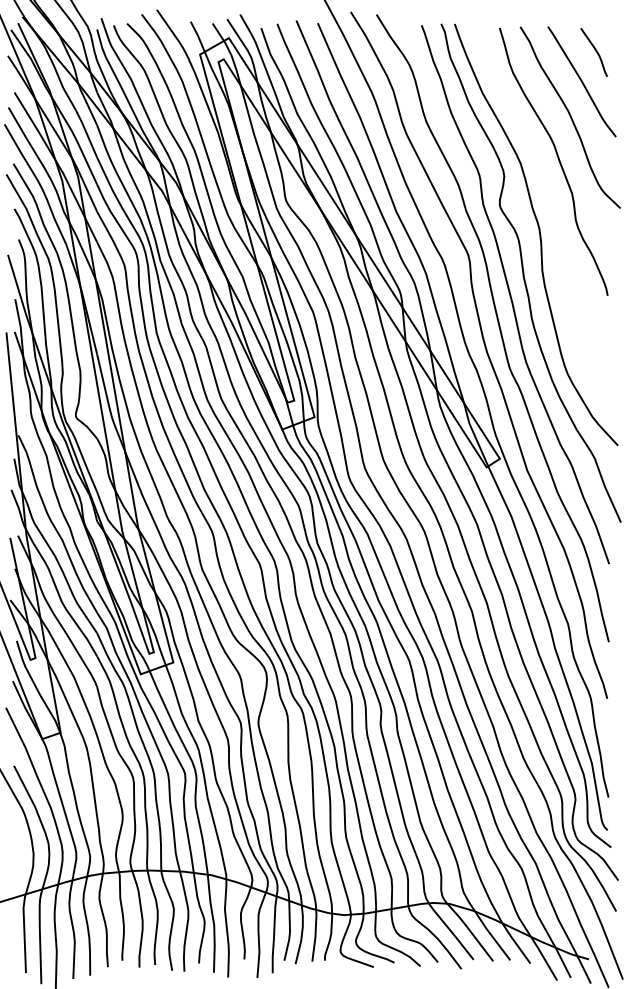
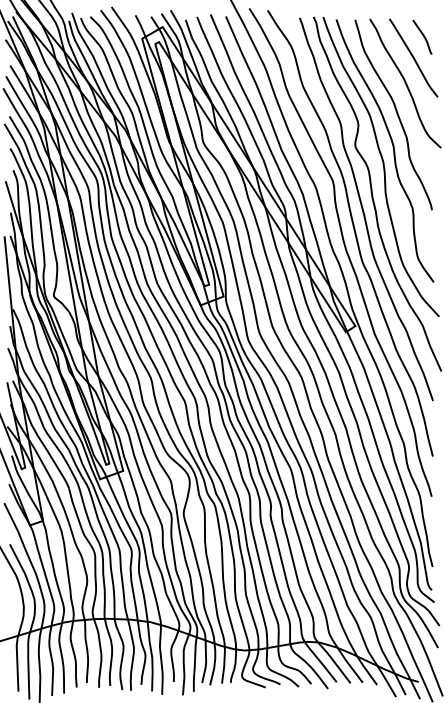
curve: (553, 212) -> (393, 151), added

